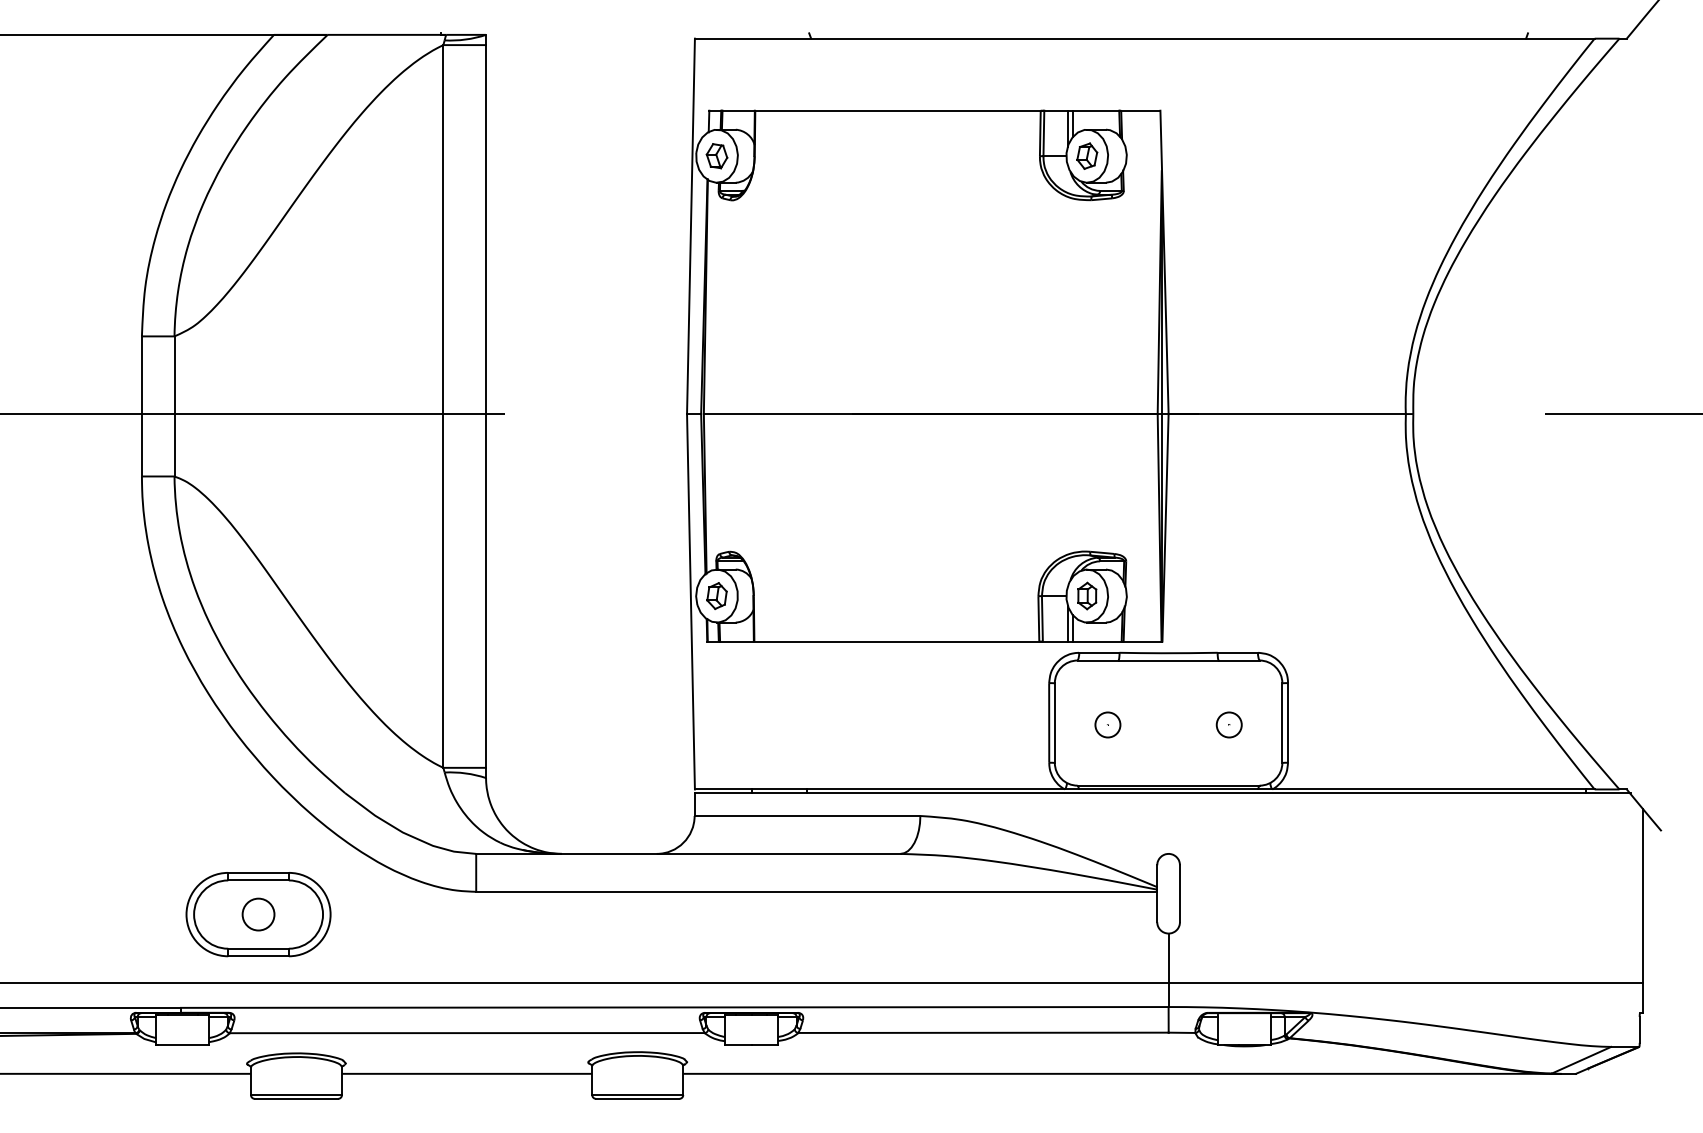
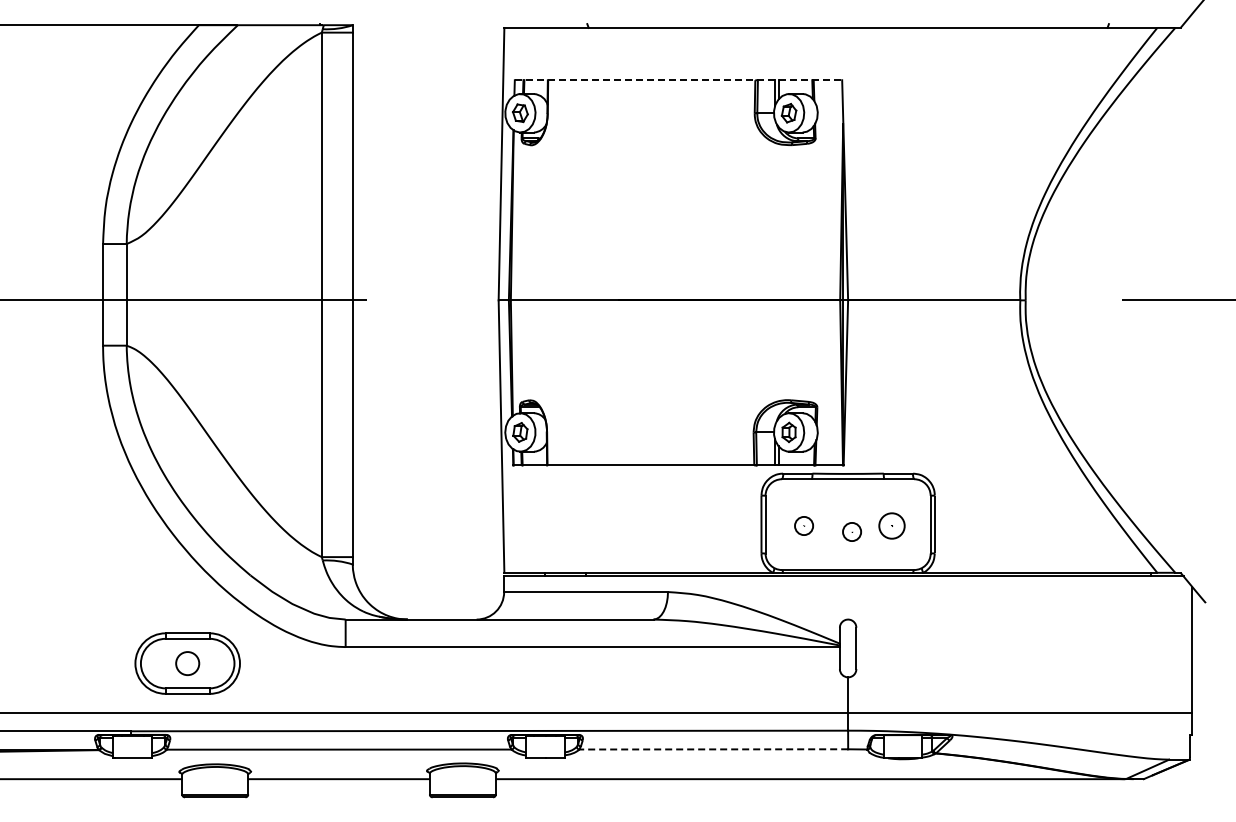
line: (934, 111) -> (678, 80), solid -> dashed
part: (1229, 724) -> (892, 525), size x1.4
part: (1173, 732) -> (851, 531), added
line: (983, 1032) -> (713, 749), solid -> dashed

